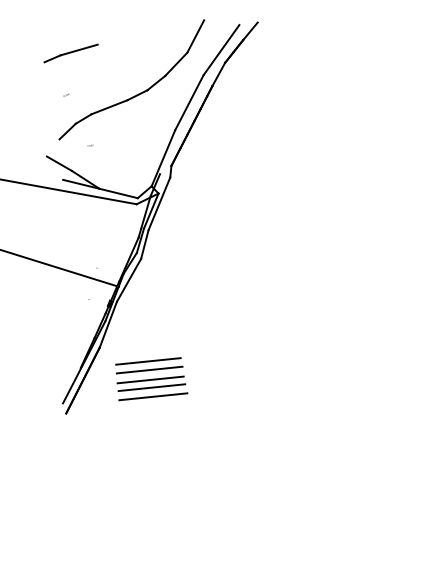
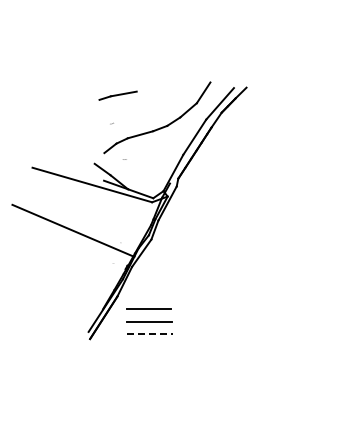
line: (149, 370) -> (149, 315), removed
line: (151, 387) -> (149, 327), removed
line: (153, 396) -> (150, 333), solid -> dashed

